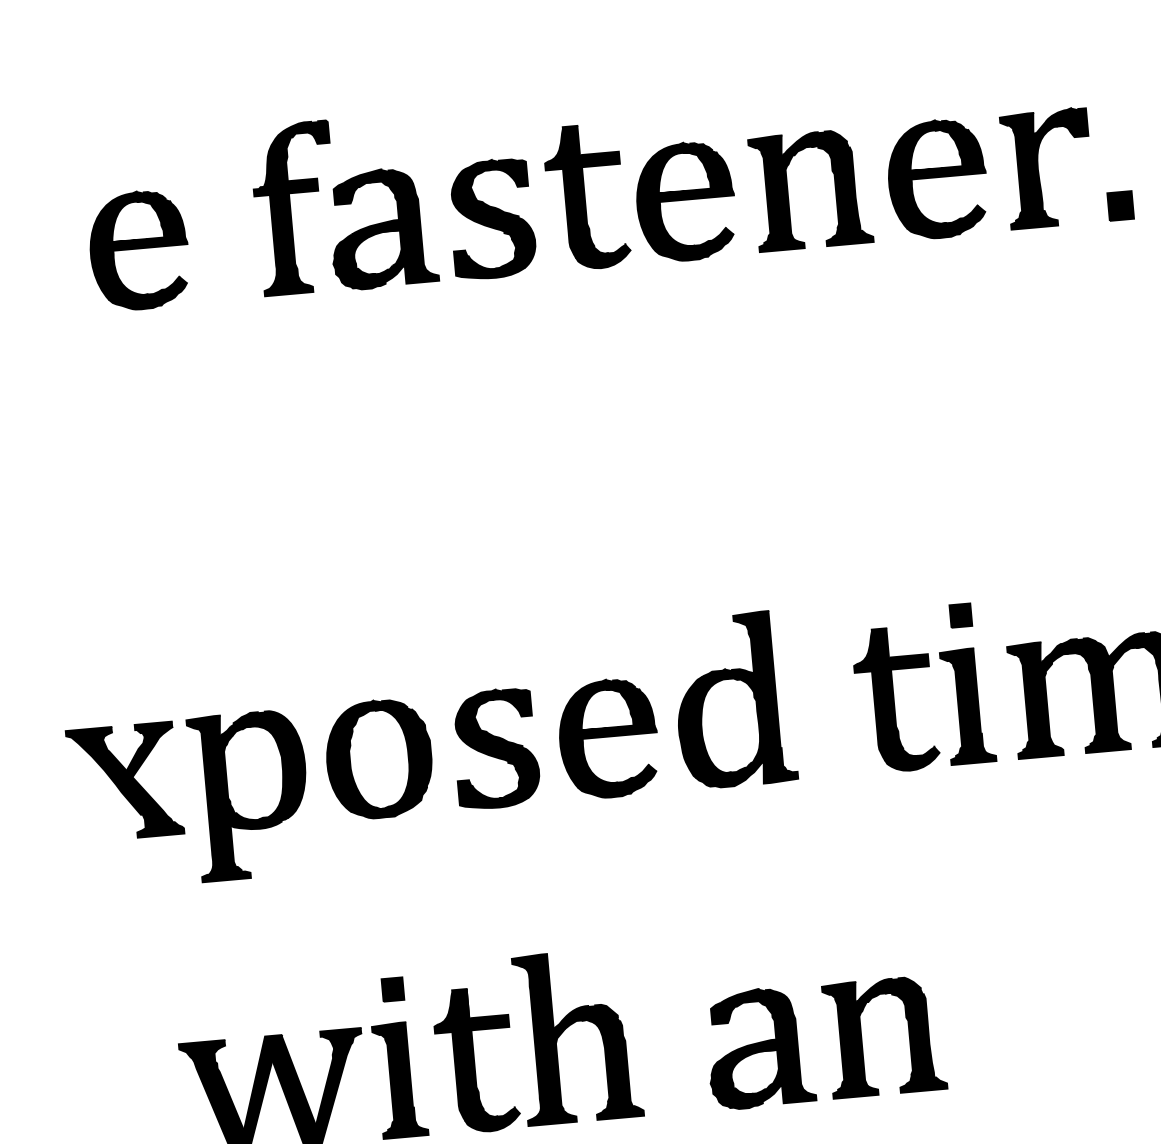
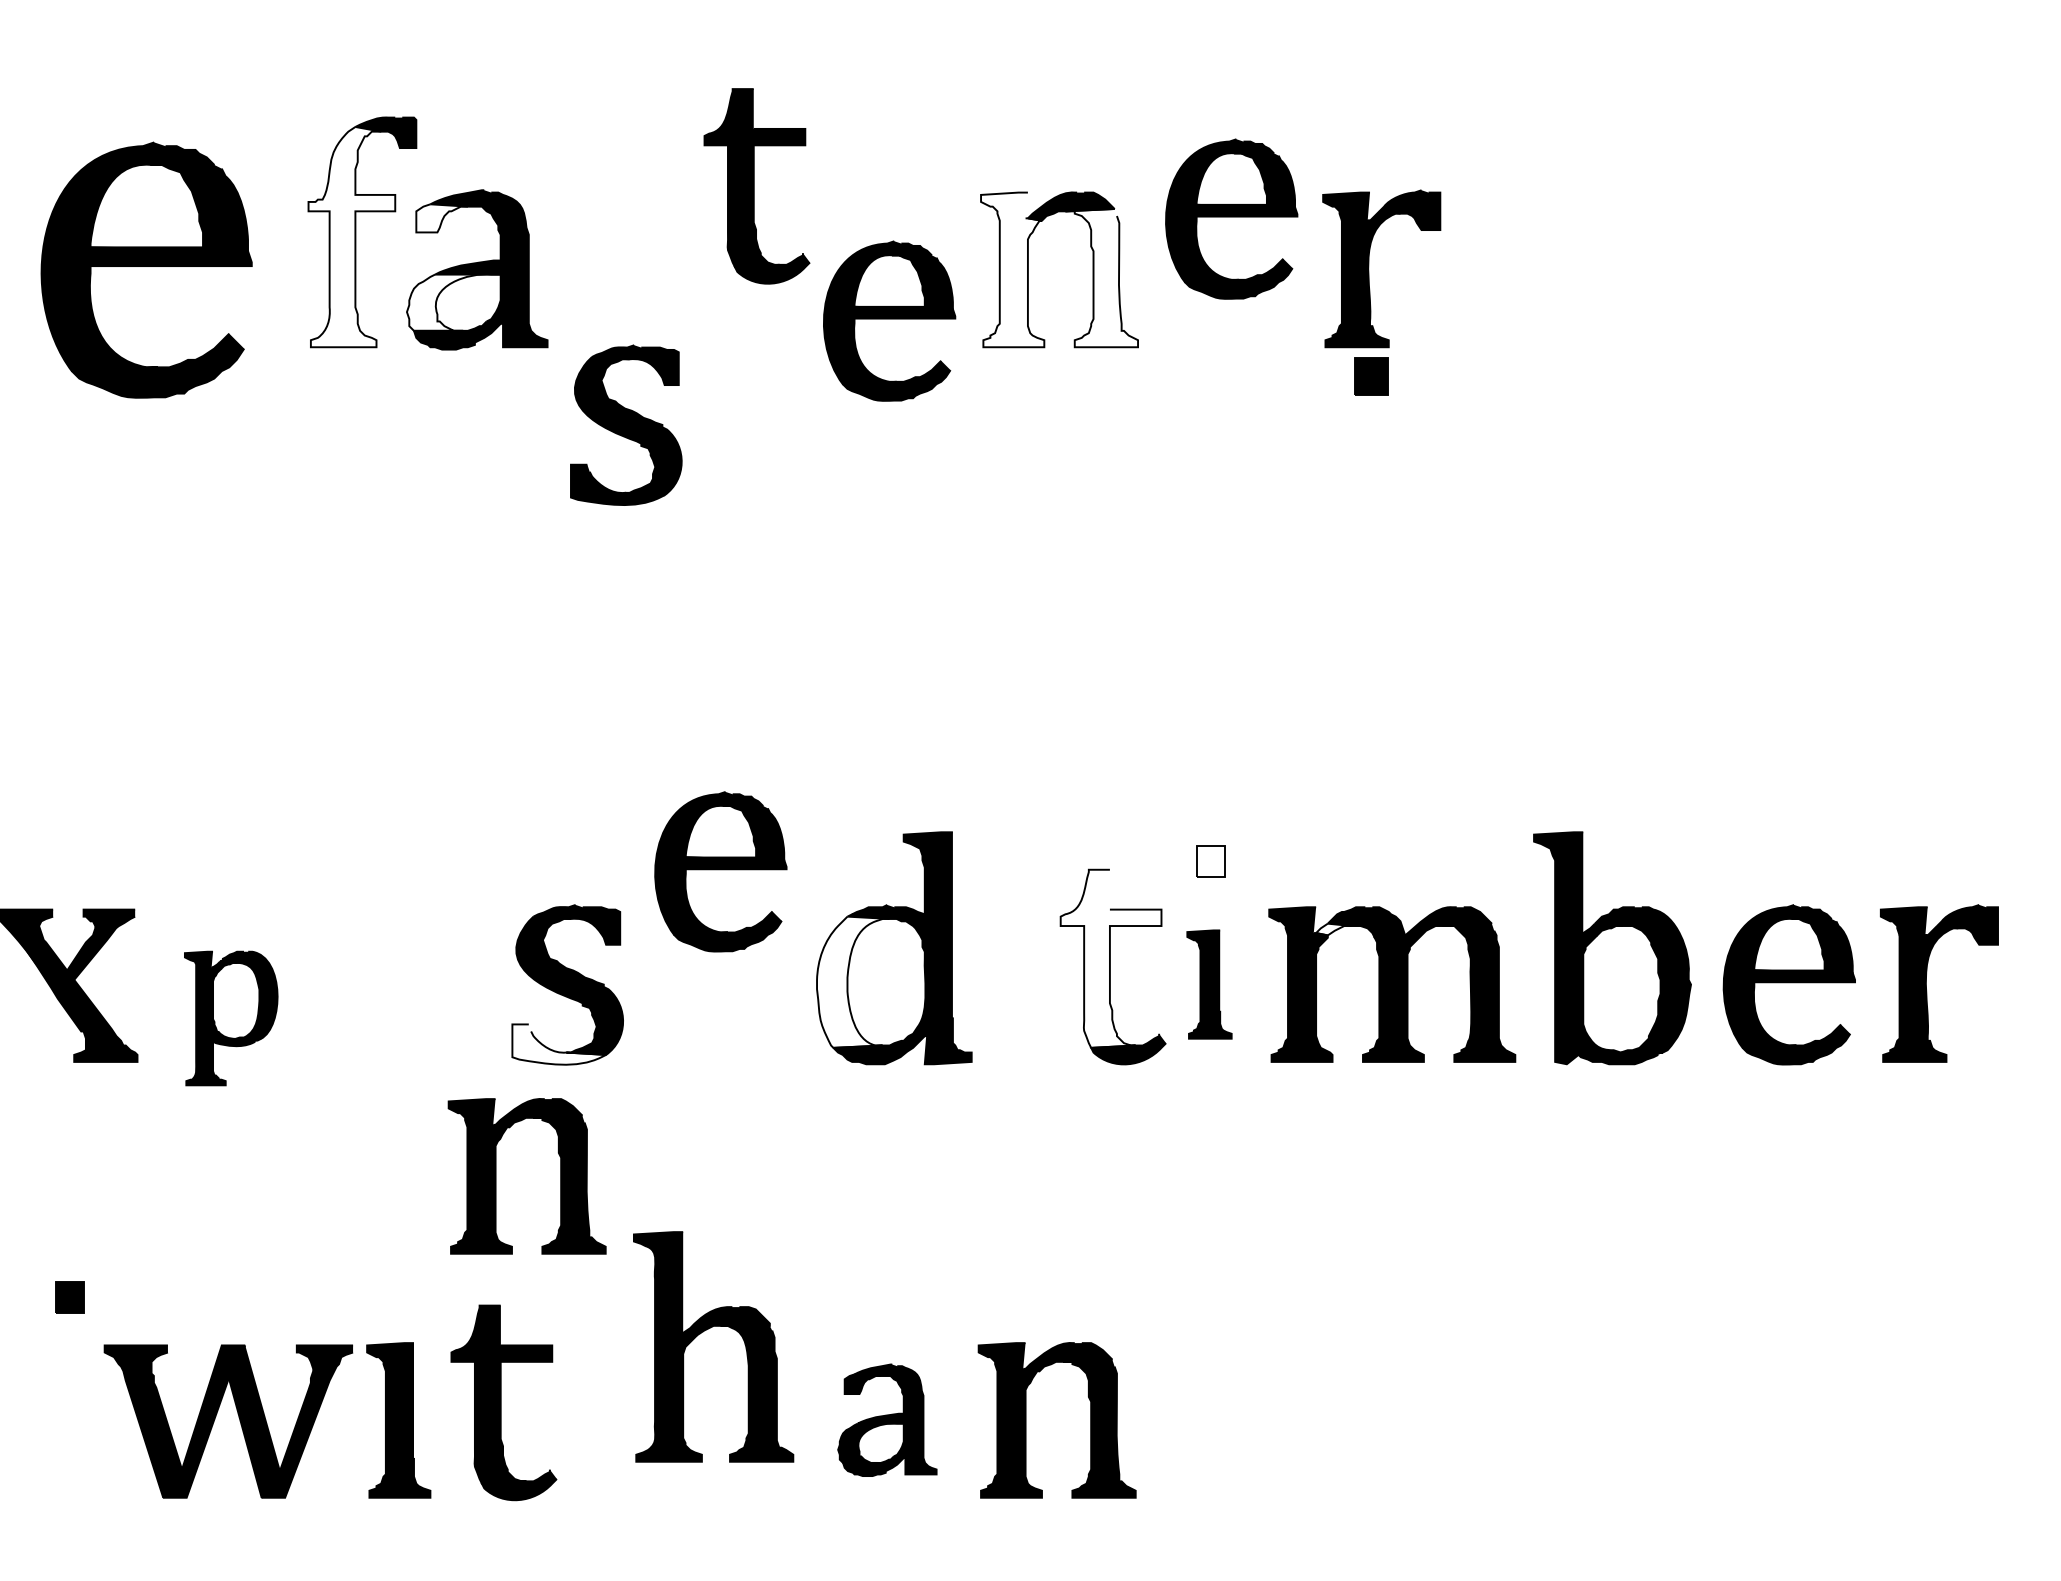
part: (937, 178) -> (1231, 218), moved
fill: (352, 192) -> (441, 218), removed
fill: (776, 192) -> (1012, 269), removed
fill: (842, 193) -> (1101, 277), removed
part: (586, 197) -> (756, 186), moved
part: (685, 201) -> (889, 320), moved
part: (1120, 206) -> (1371, 376), moved
fill: (287, 212) -> (351, 236), removed
part: (492, 218) -> (626, 424), moved
part: (139, 249) -> (146, 269), size x1.6
fill: (367, 253) -> (453, 302), removed
fill: (960, 615) -> (1210, 861), removed
fill: (1055, 657) -> (1333, 929), removed
fill: (893, 693) -> (1110, 958), removed
part: (968, 706) -> (1209, 984), size x0.7
fill: (705, 727) -> (853, 981), removed
part: (608, 738) -> (720, 871), moved
part: (378, 758) -> (408, 984), removed
fill: (493, 792) -> (559, 1044), removed
part: (250, 795) -> (231, 1018), size x0.6
part: (456, 894) -> (496, 1176), added
part: (392, 989) -> (69, 1297), moved
part: (569, 1026) -> (703, 1332), moved
part: (759, 1047) -> (887, 1419), size x0.7

